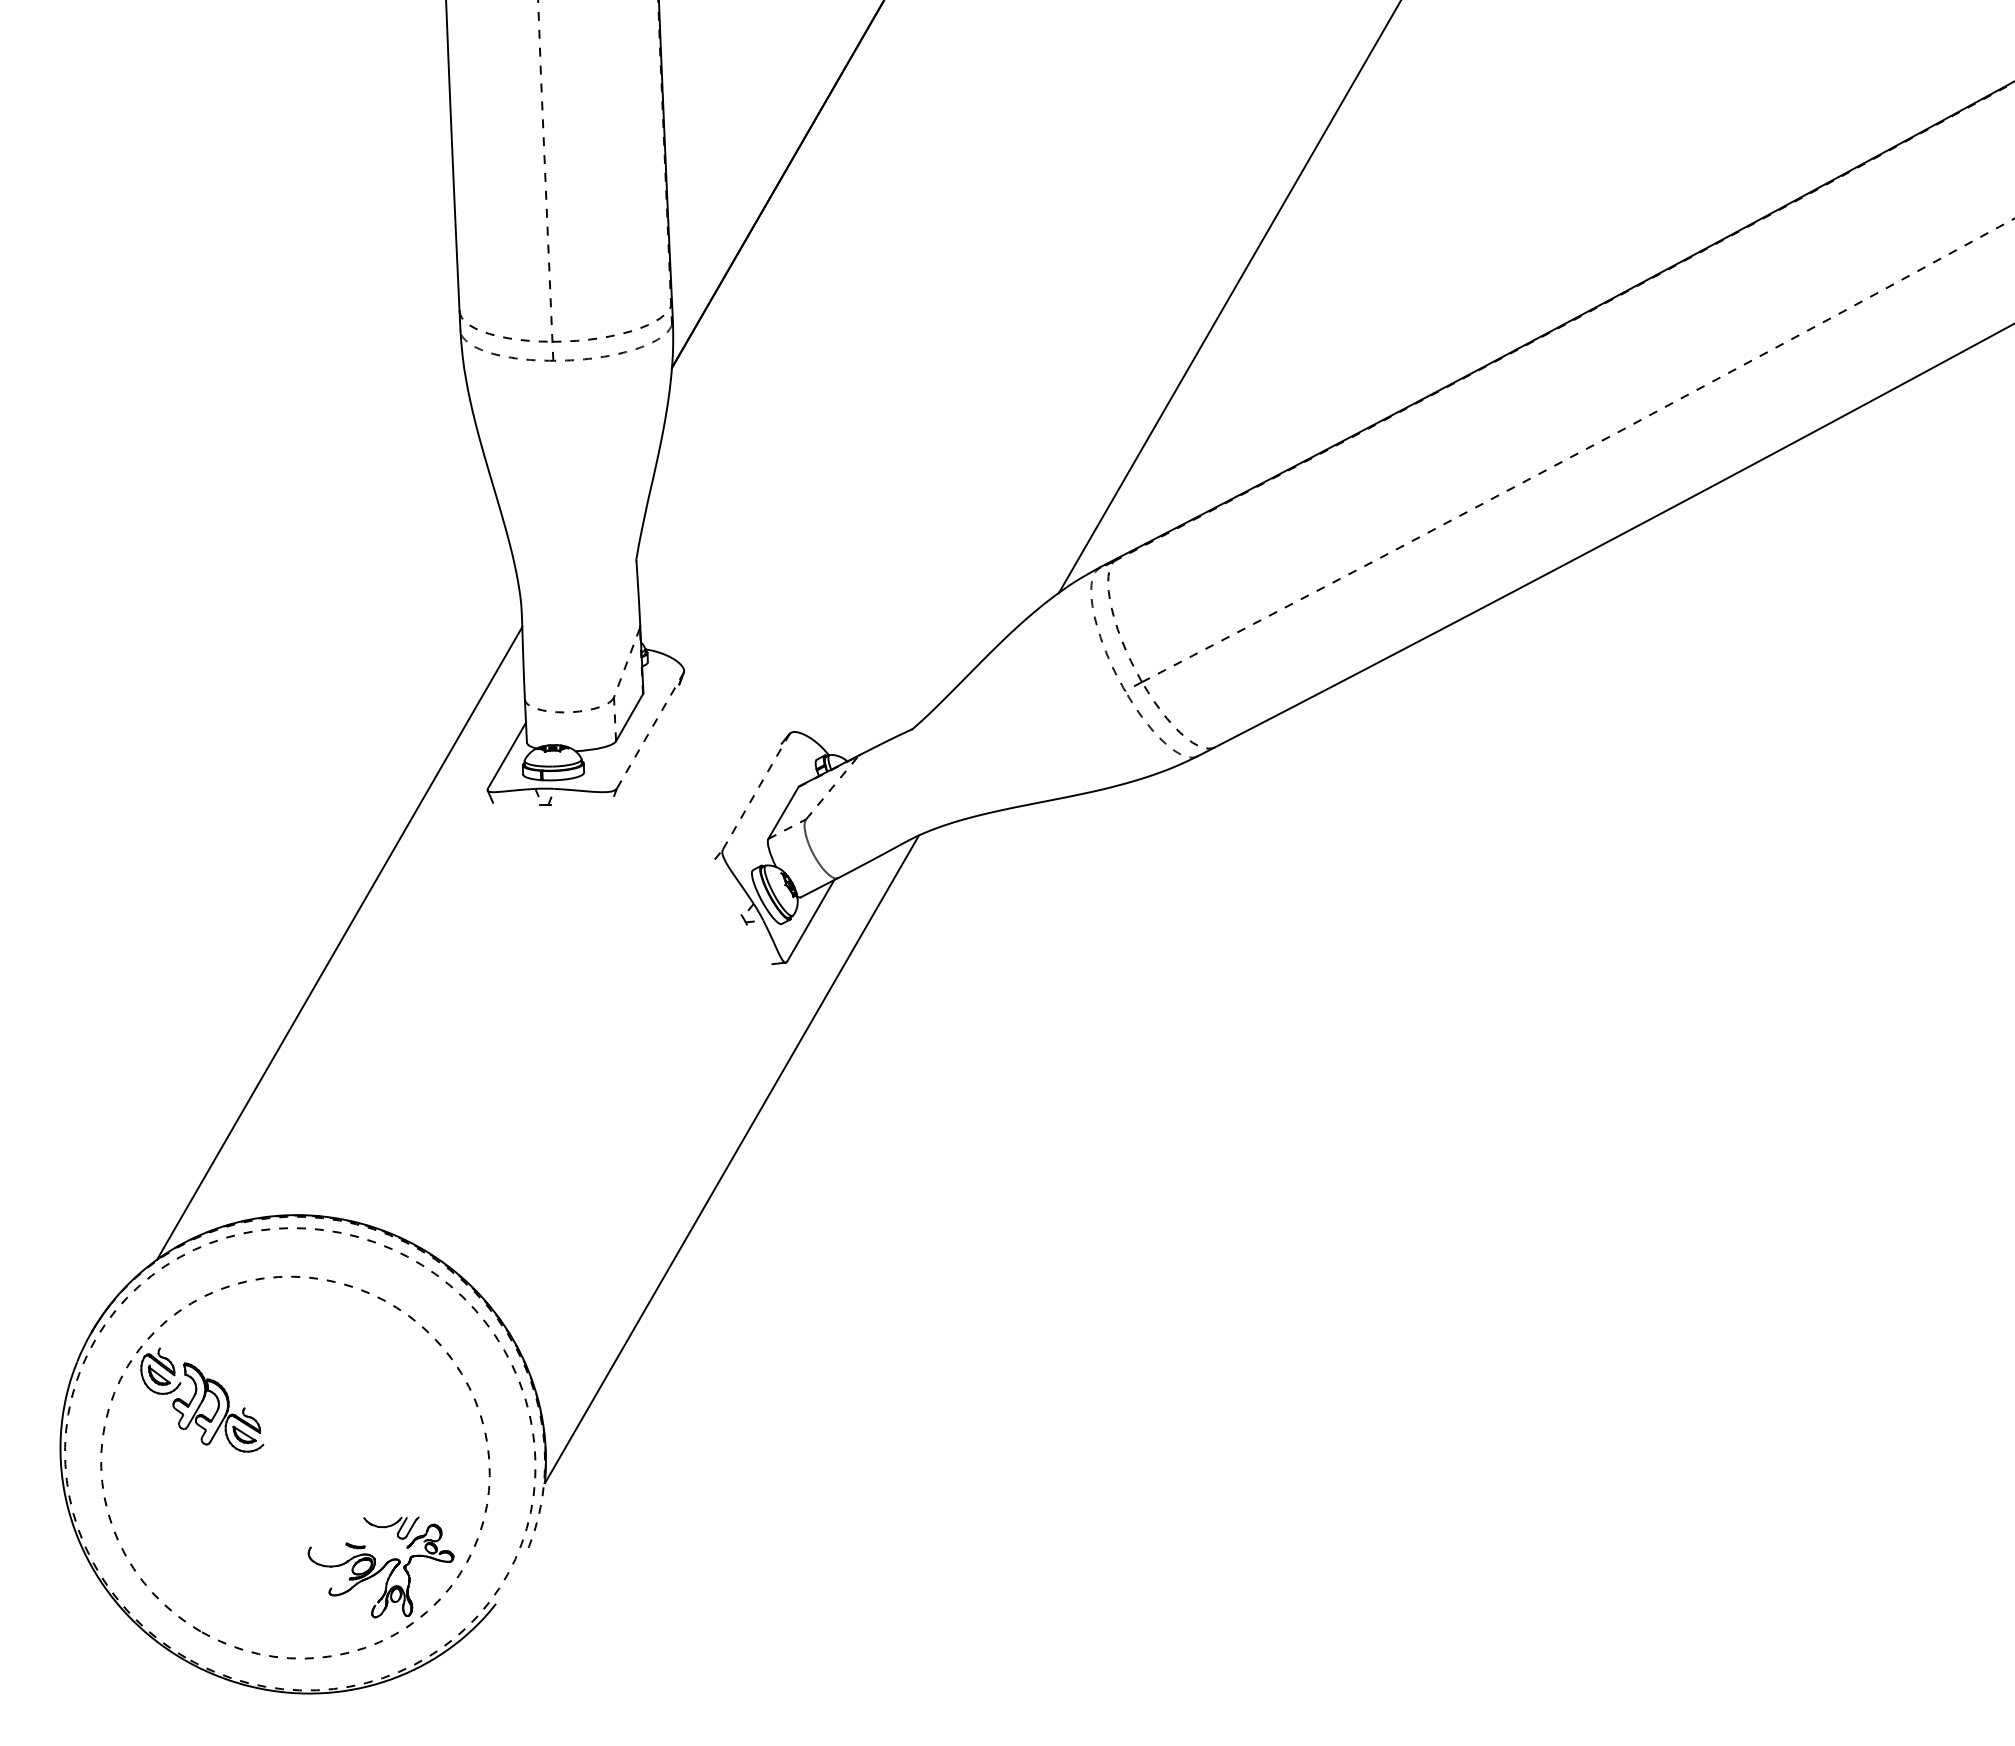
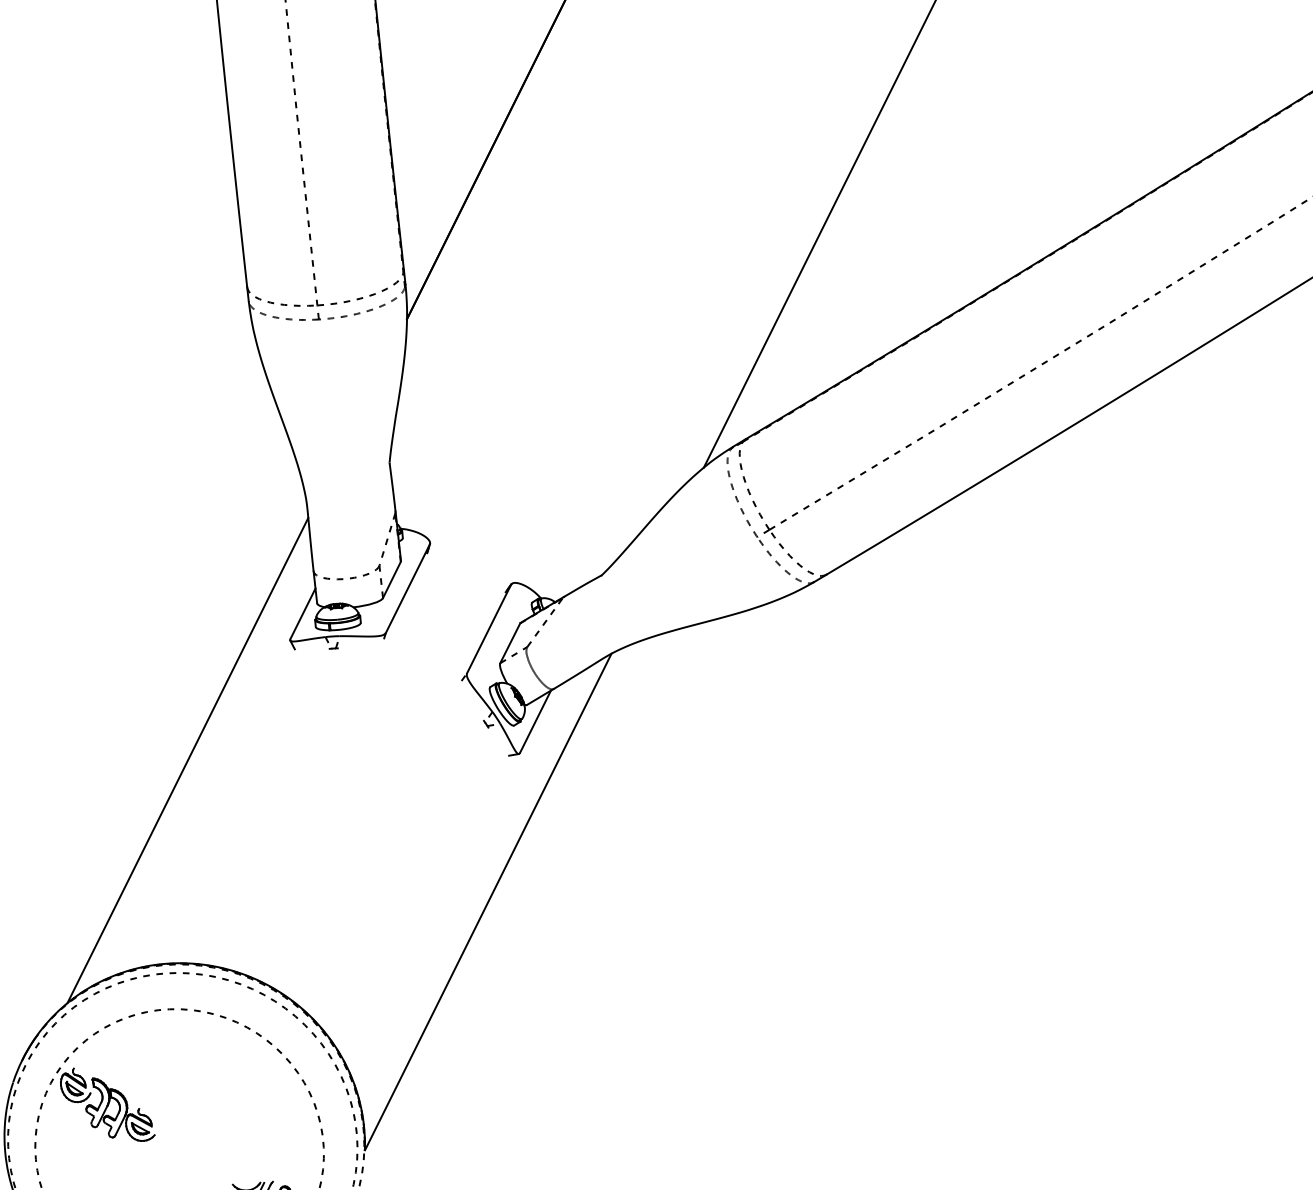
line: (650, 730) -> (407, 588), dashed -> solid
line: (756, 791) -> (489, 628), dashed -> solid

